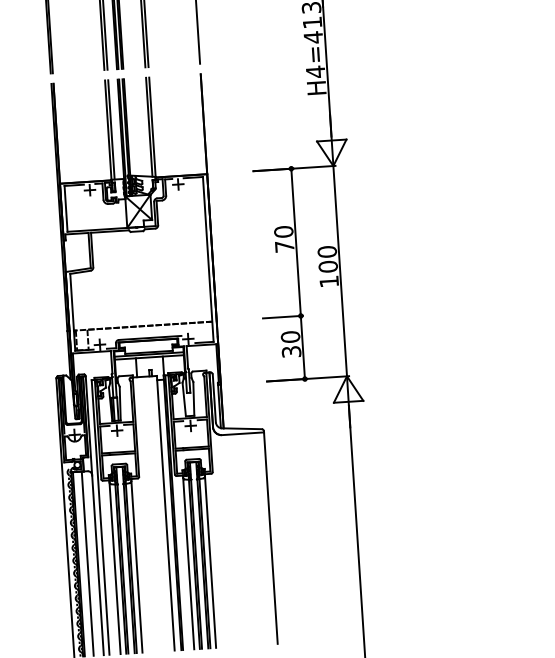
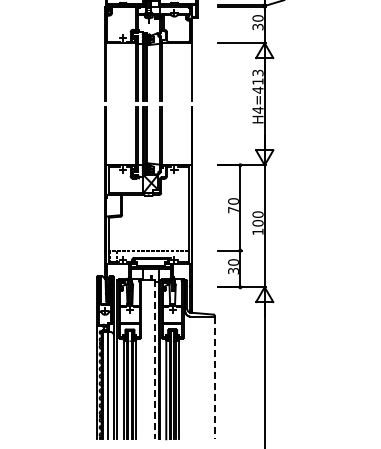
line: (165, 513) -> (154, 359), solid -> dashed
line: (270, 539) -> (214, 378), solid -> dashed

